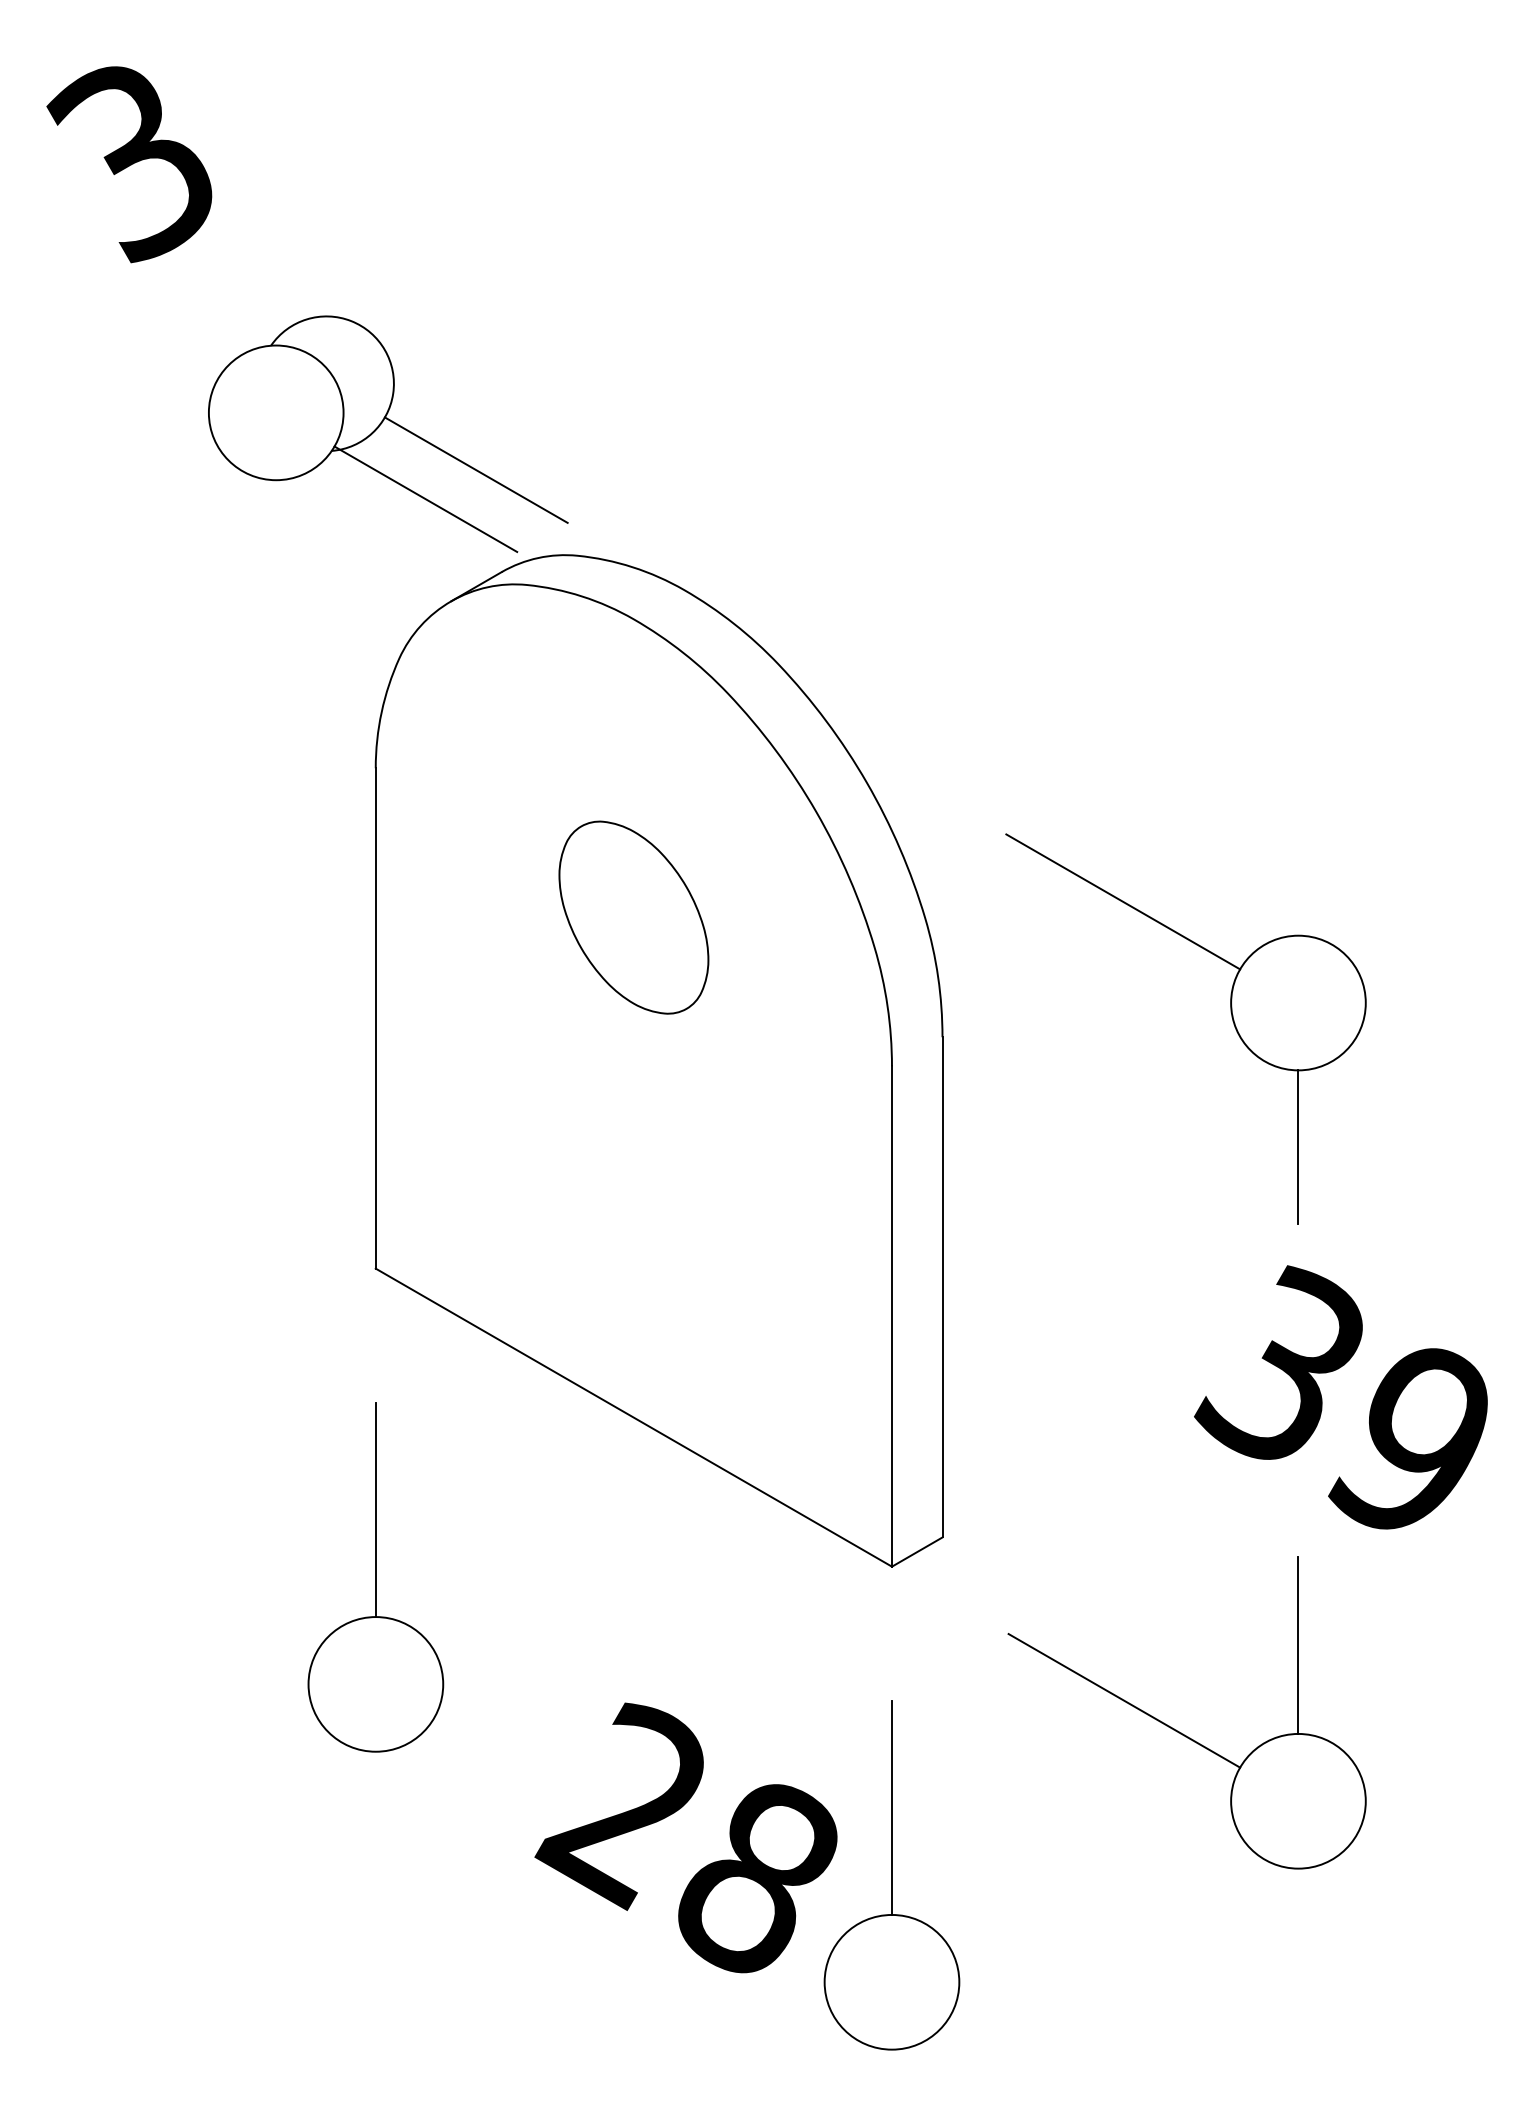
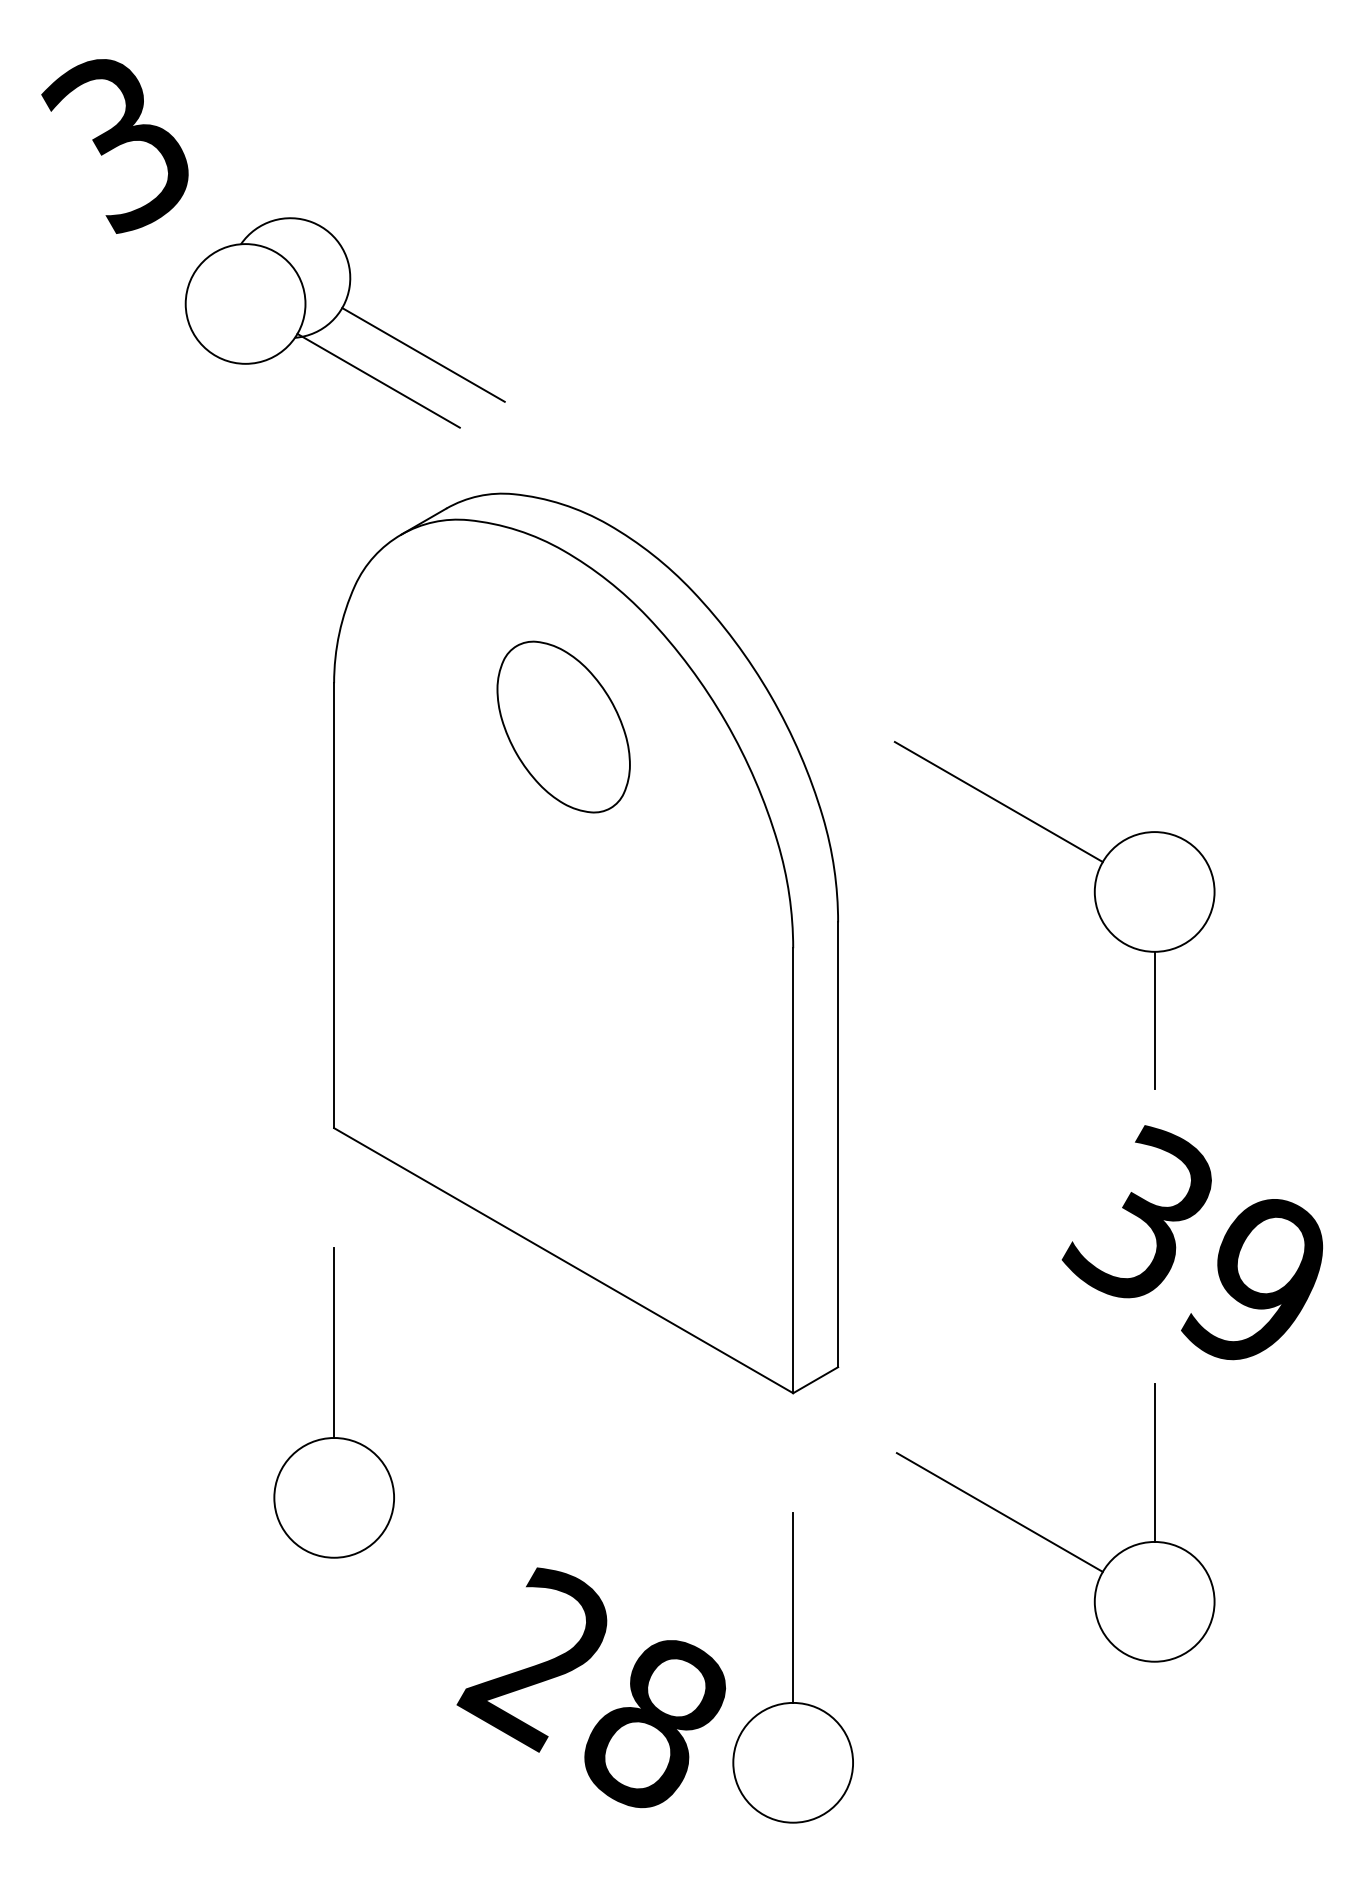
part: (394, 424) -> (350, 314), moved
part: (633, 917) -> (563, 726), moved
text: (685, 1837) -> (590, 1687), moved

